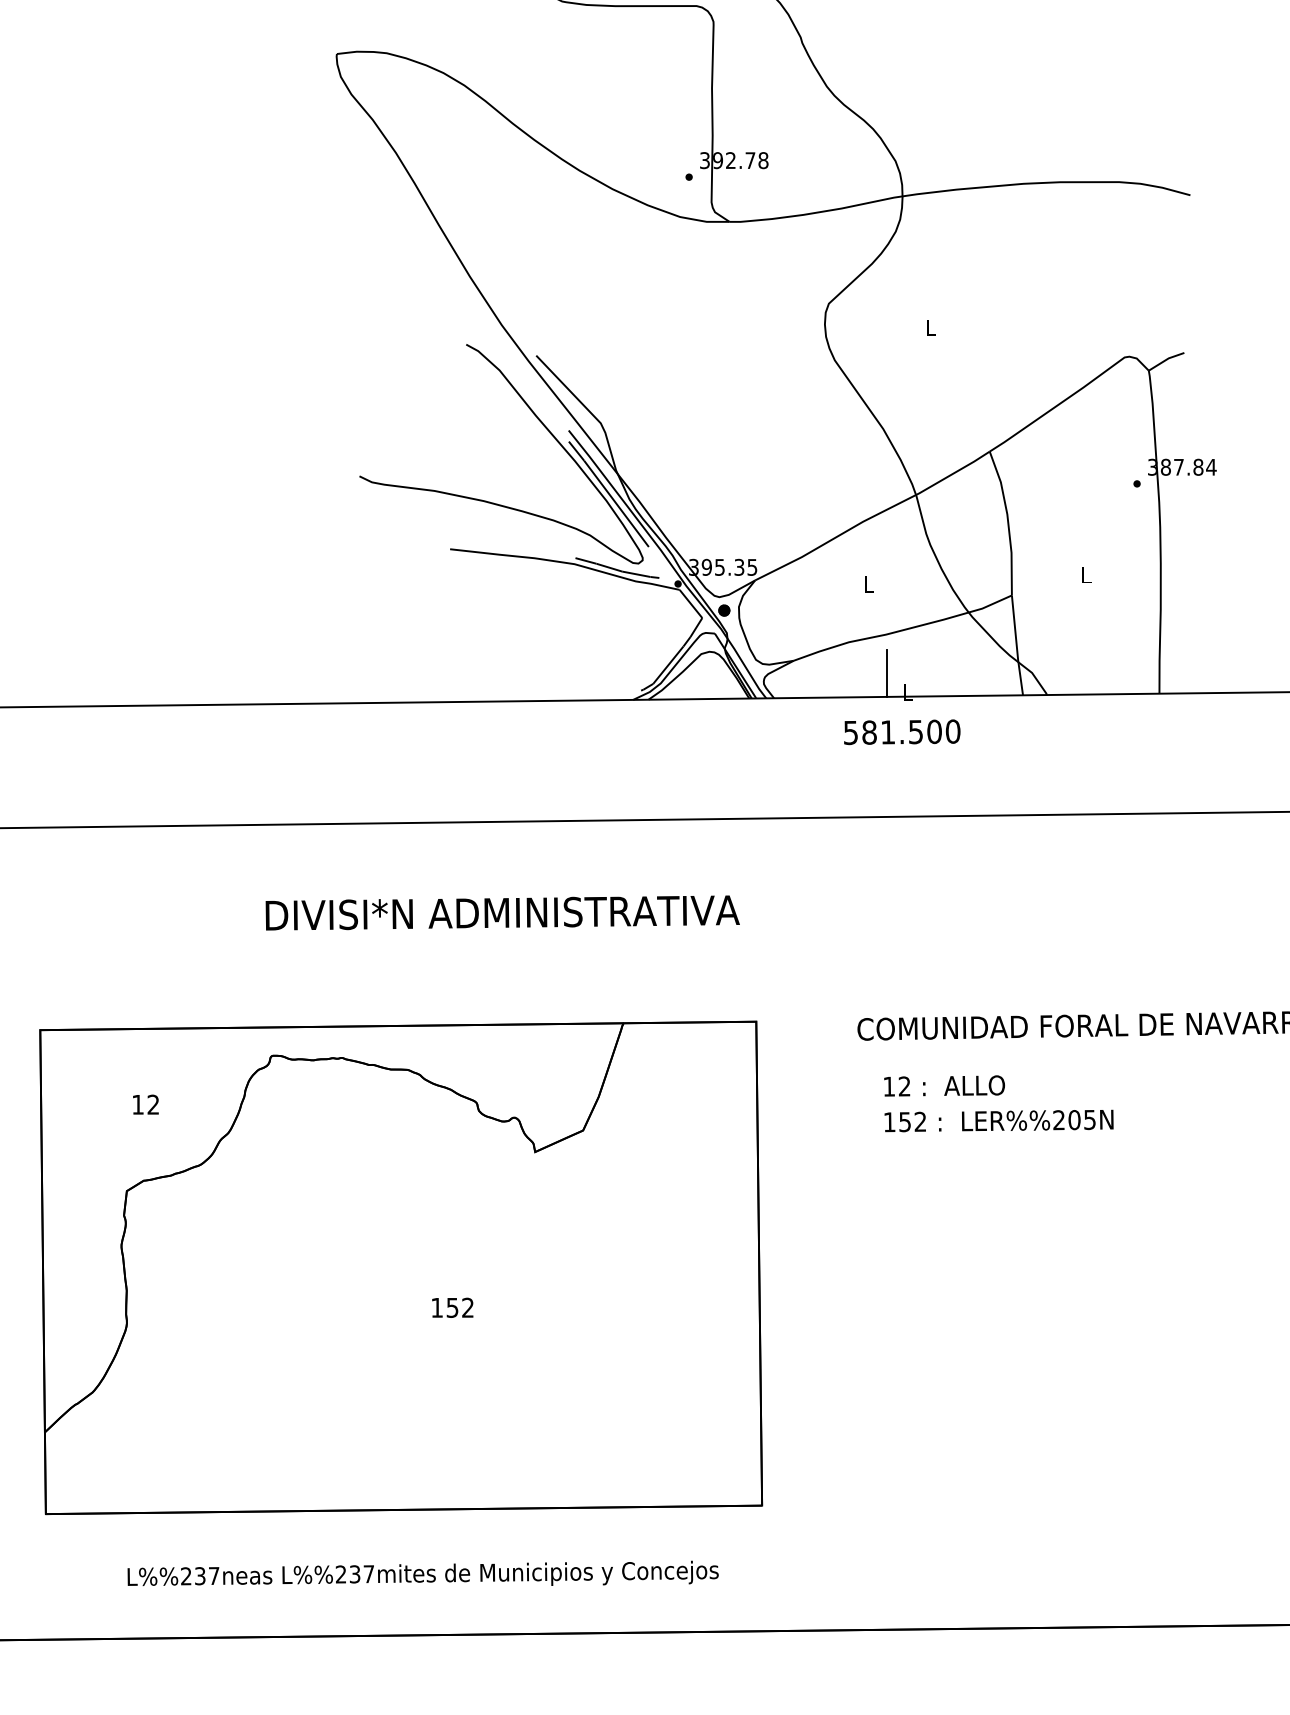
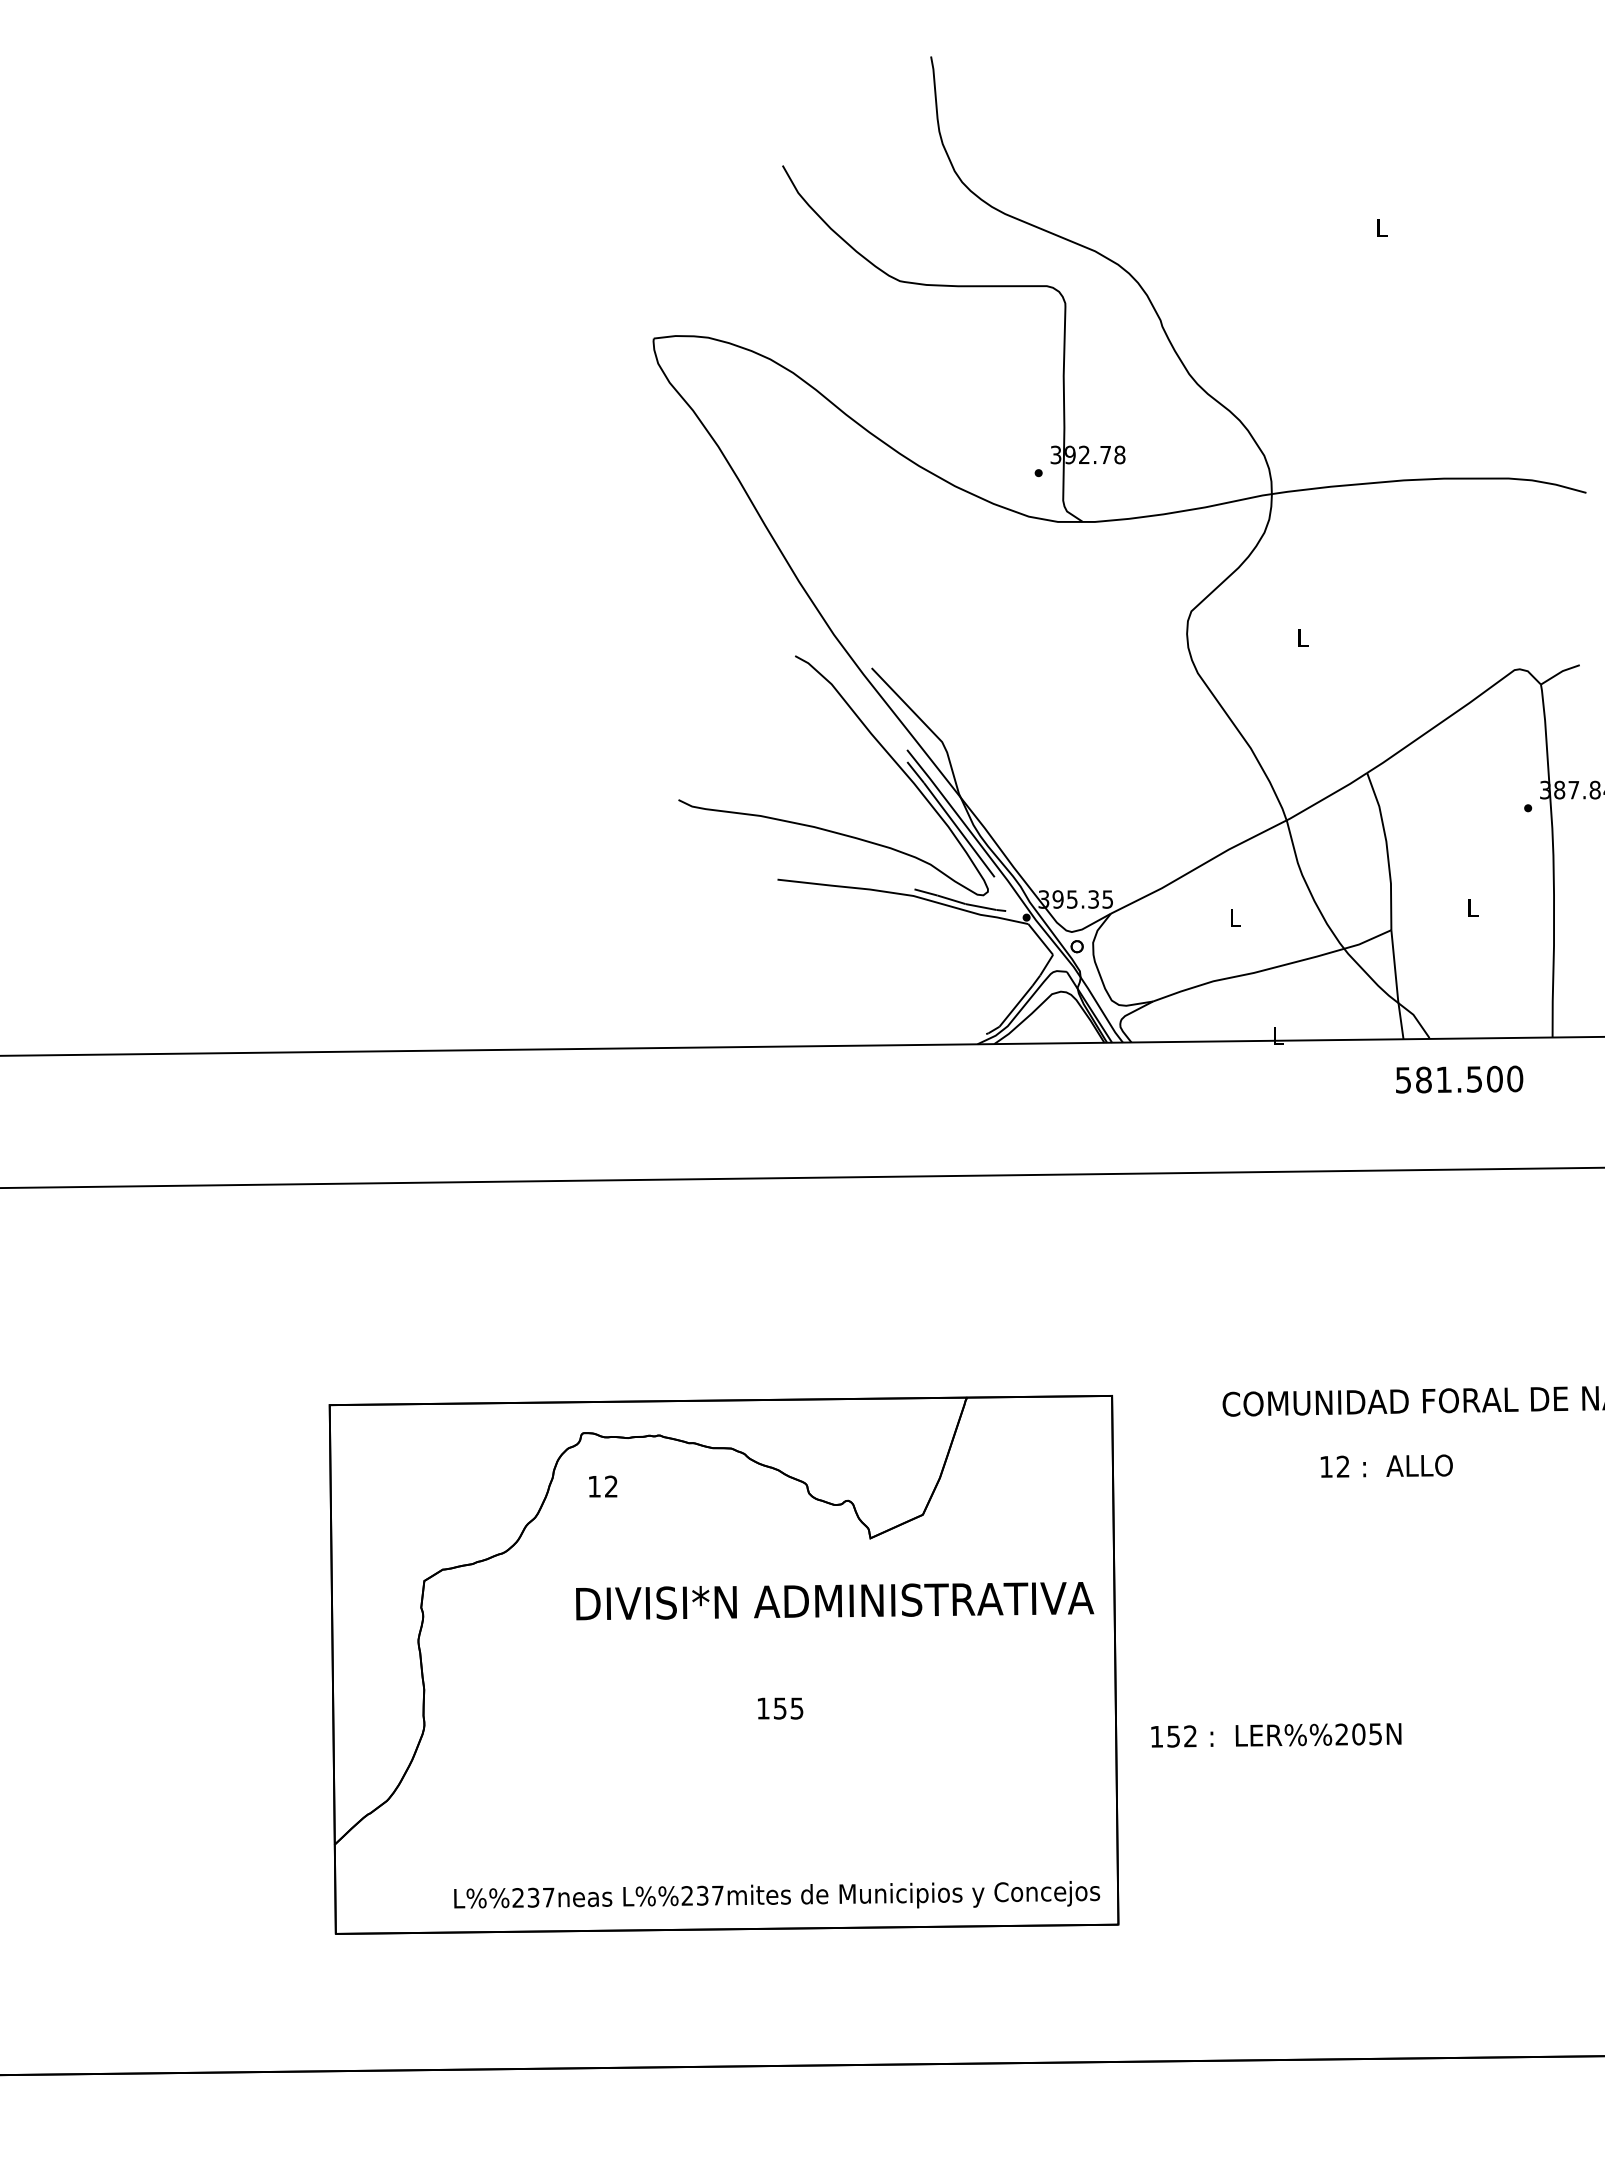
fill: (723, 610) -> (1076, 946), removed
line: (886, 673) -> (1254, 1015), removed
text: (902, 732) -> (1459, 1079), moved
text: (503, 913) -> (835, 1601), moved
text: (944, 1085) -> (1386, 1465), moved
text: (146, 1104) -> (603, 1486), moved
text: (999, 1121) -> (1276, 1735), moved
text: (467, 1307) -> (796, 1708), 152 -> 155
text: (423, 1573) -> (777, 1894), moved

